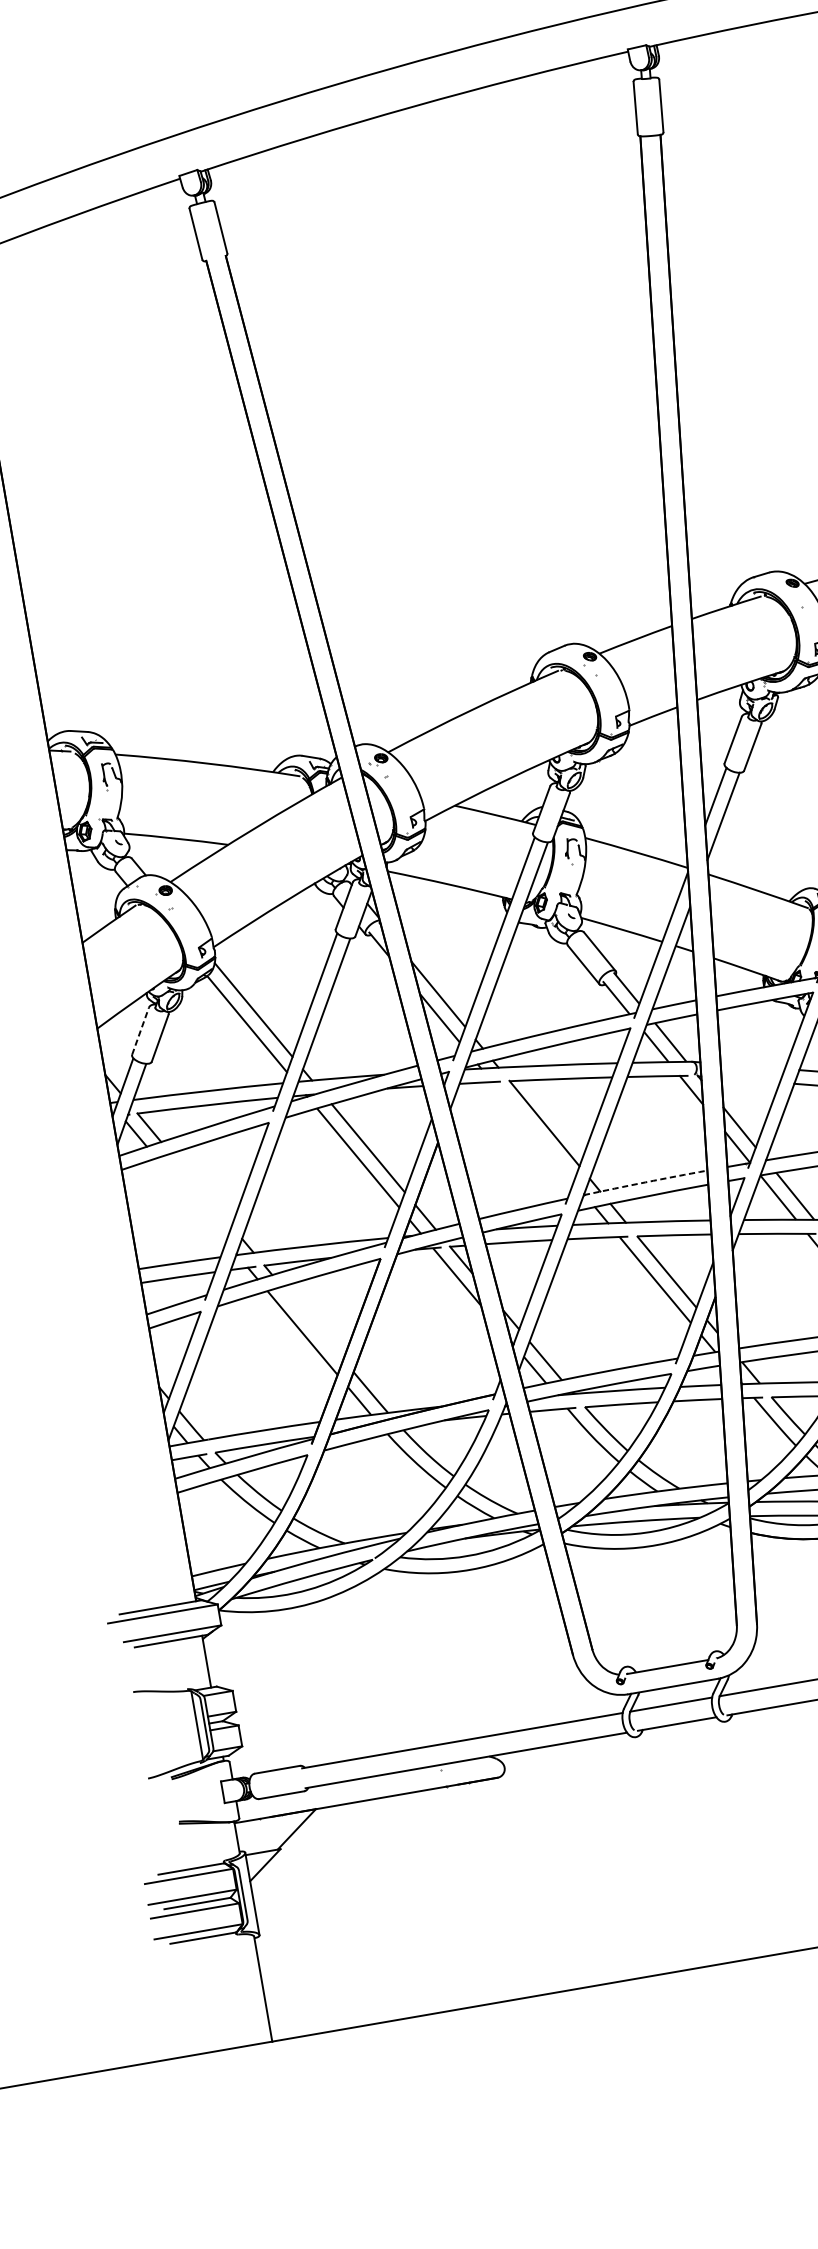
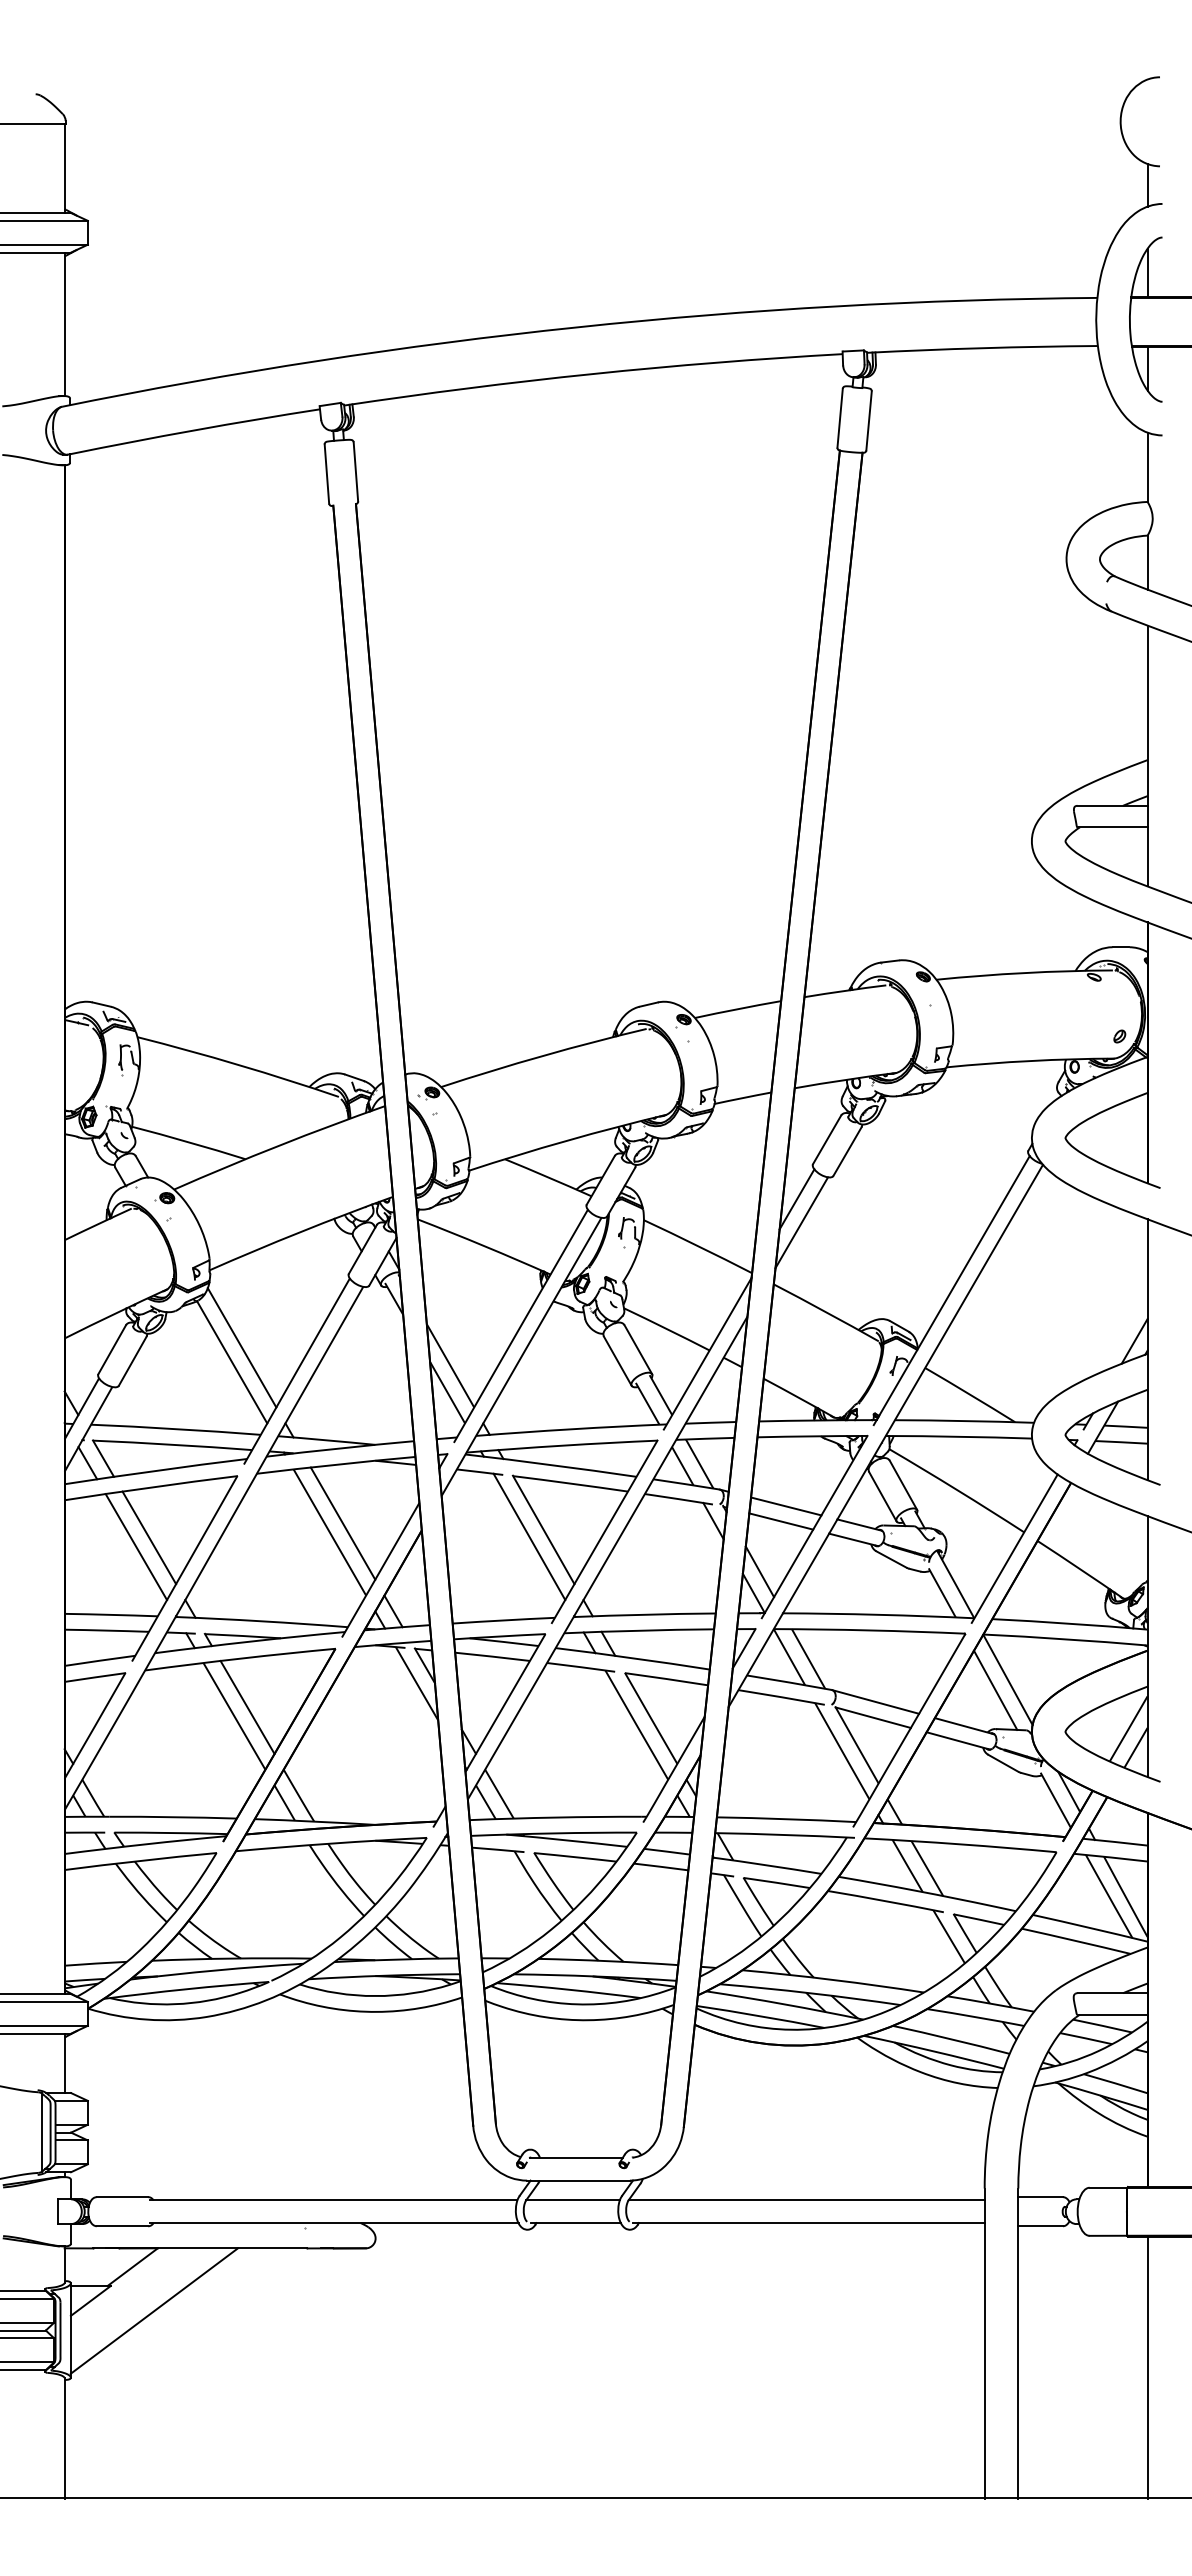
line: (140, 1031) -> (112, 1349), dashed -> solid
line: (753, 1066) -> (786, 1506), added
line: (750, 1080) -> (781, 1521), added
line: (533, 1131) -> (529, 1536), added
line: (645, 1182) -> (644, 1614), dashed -> solid
line: (201, 1189) -> (149, 1537), added
line: (191, 1200) -> (136, 1547), added
line: (312, 1322) -> (247, 1706), added
line: (322, 1863) -> (154, 2310), added

